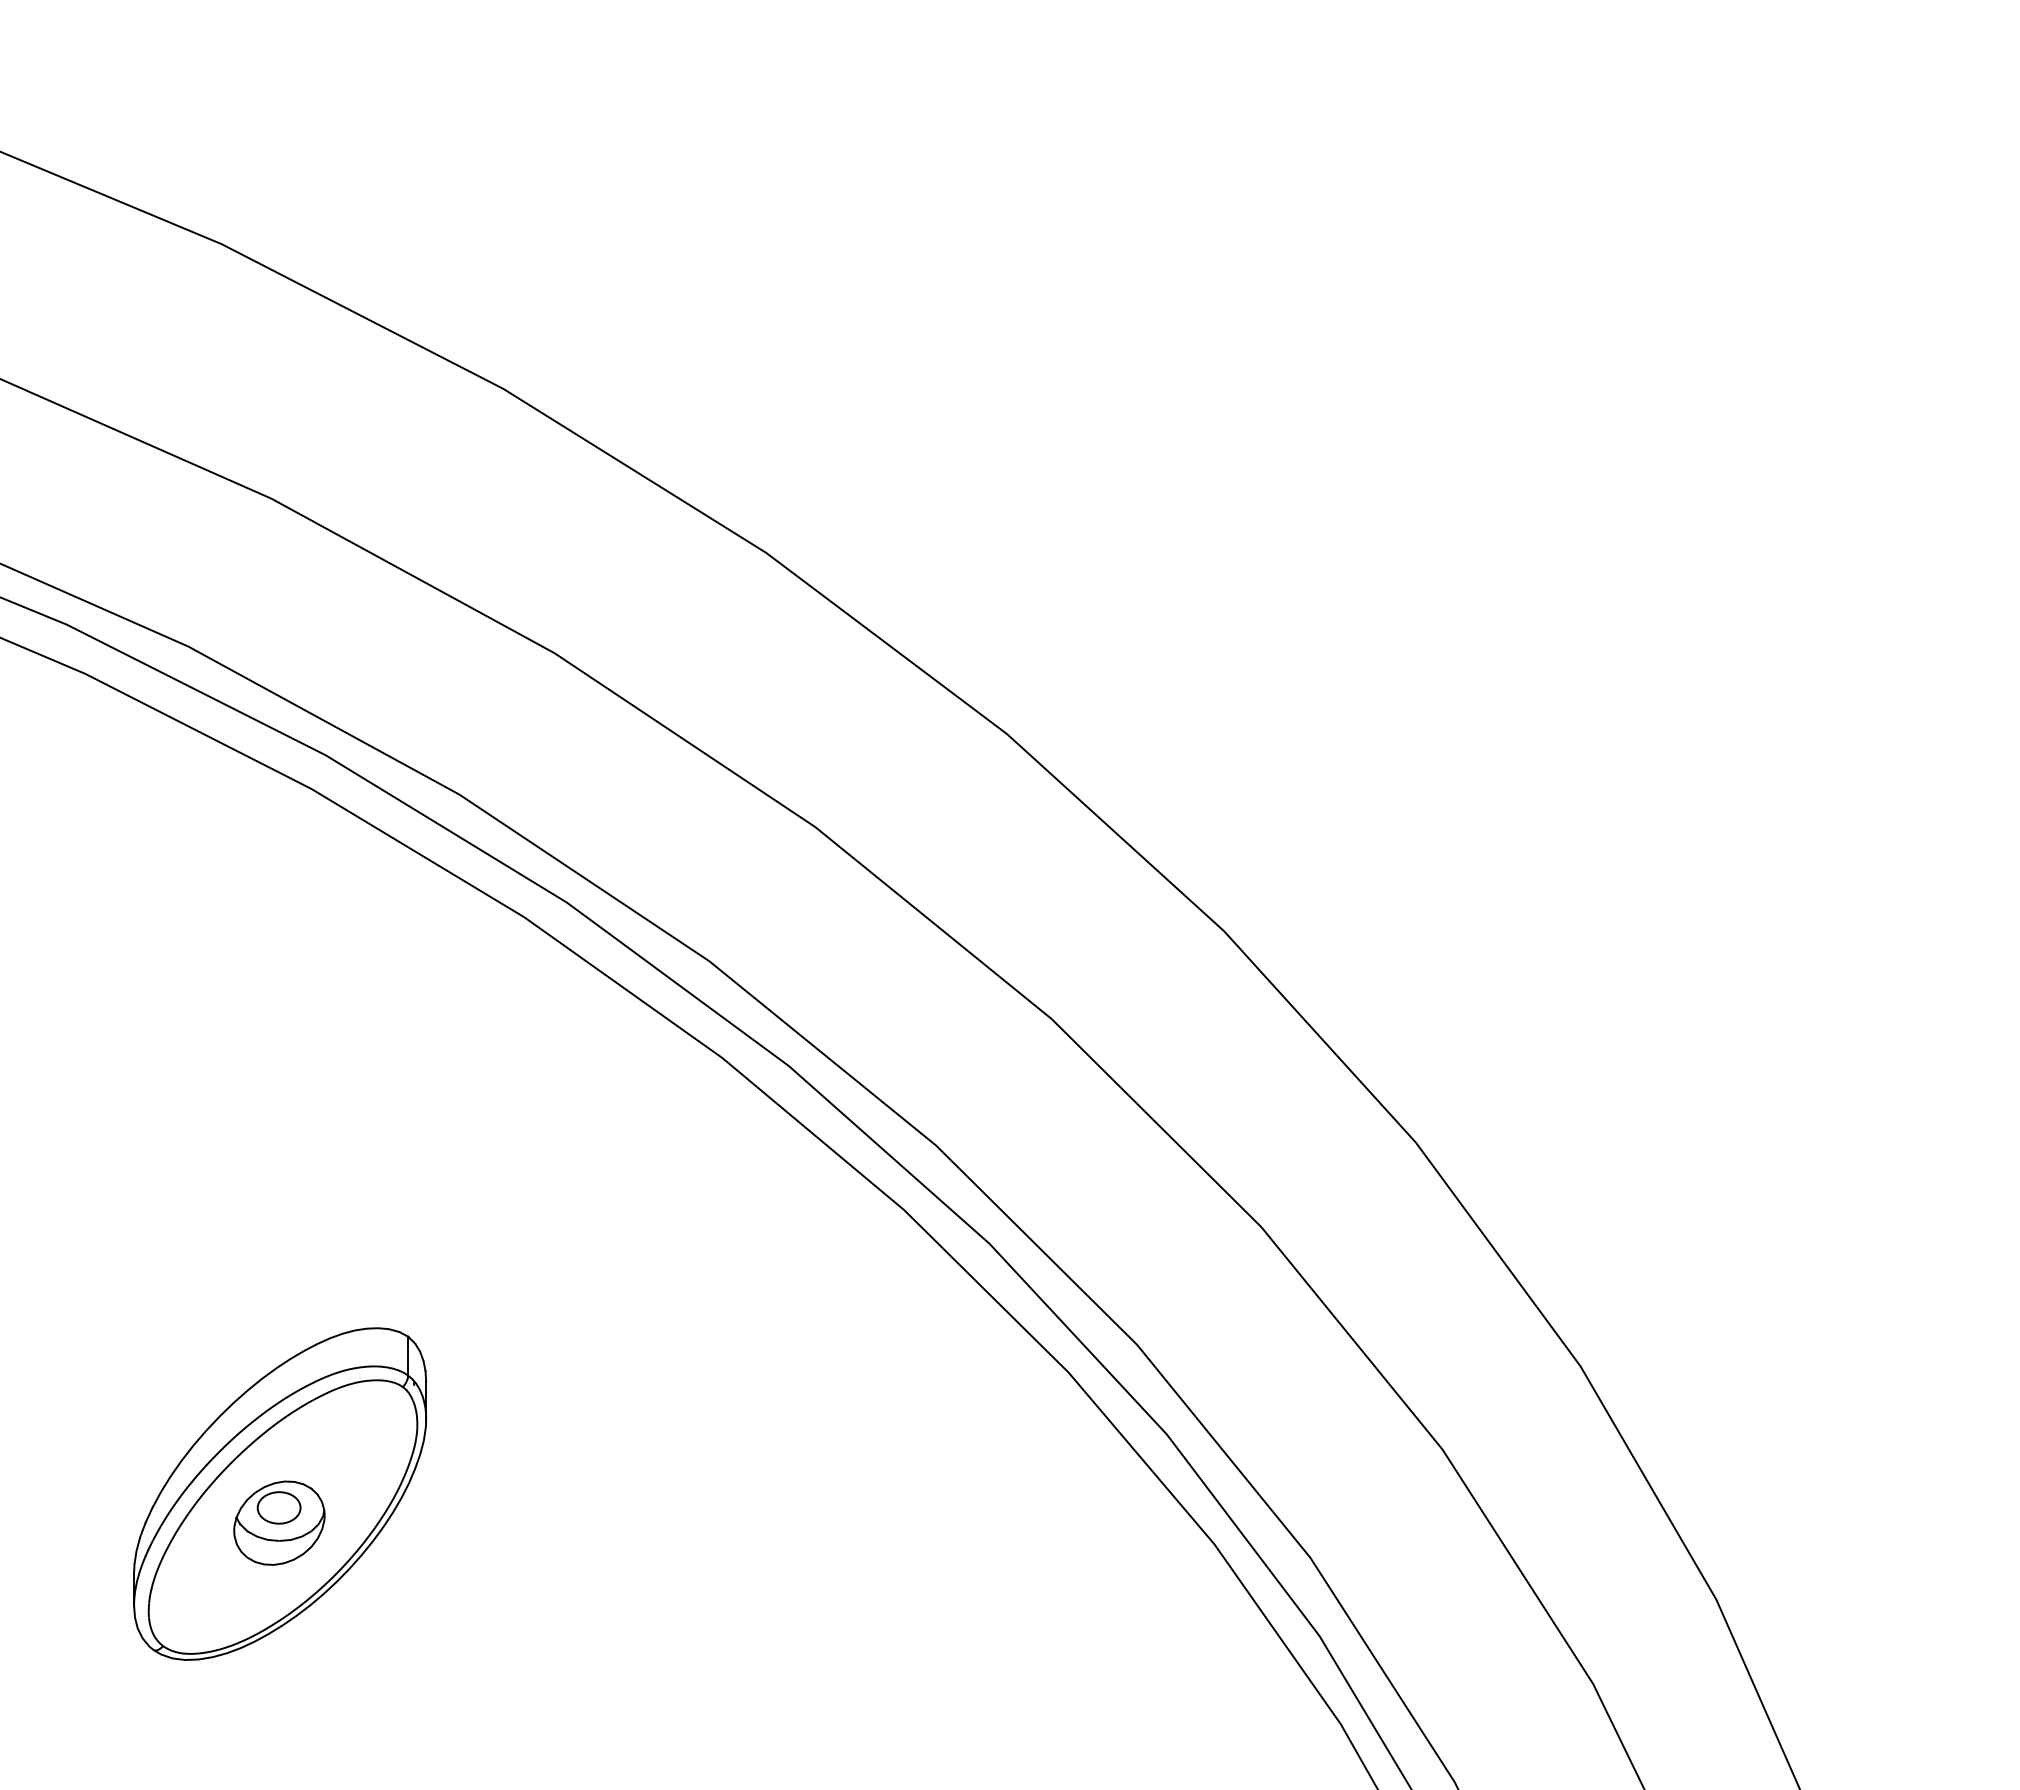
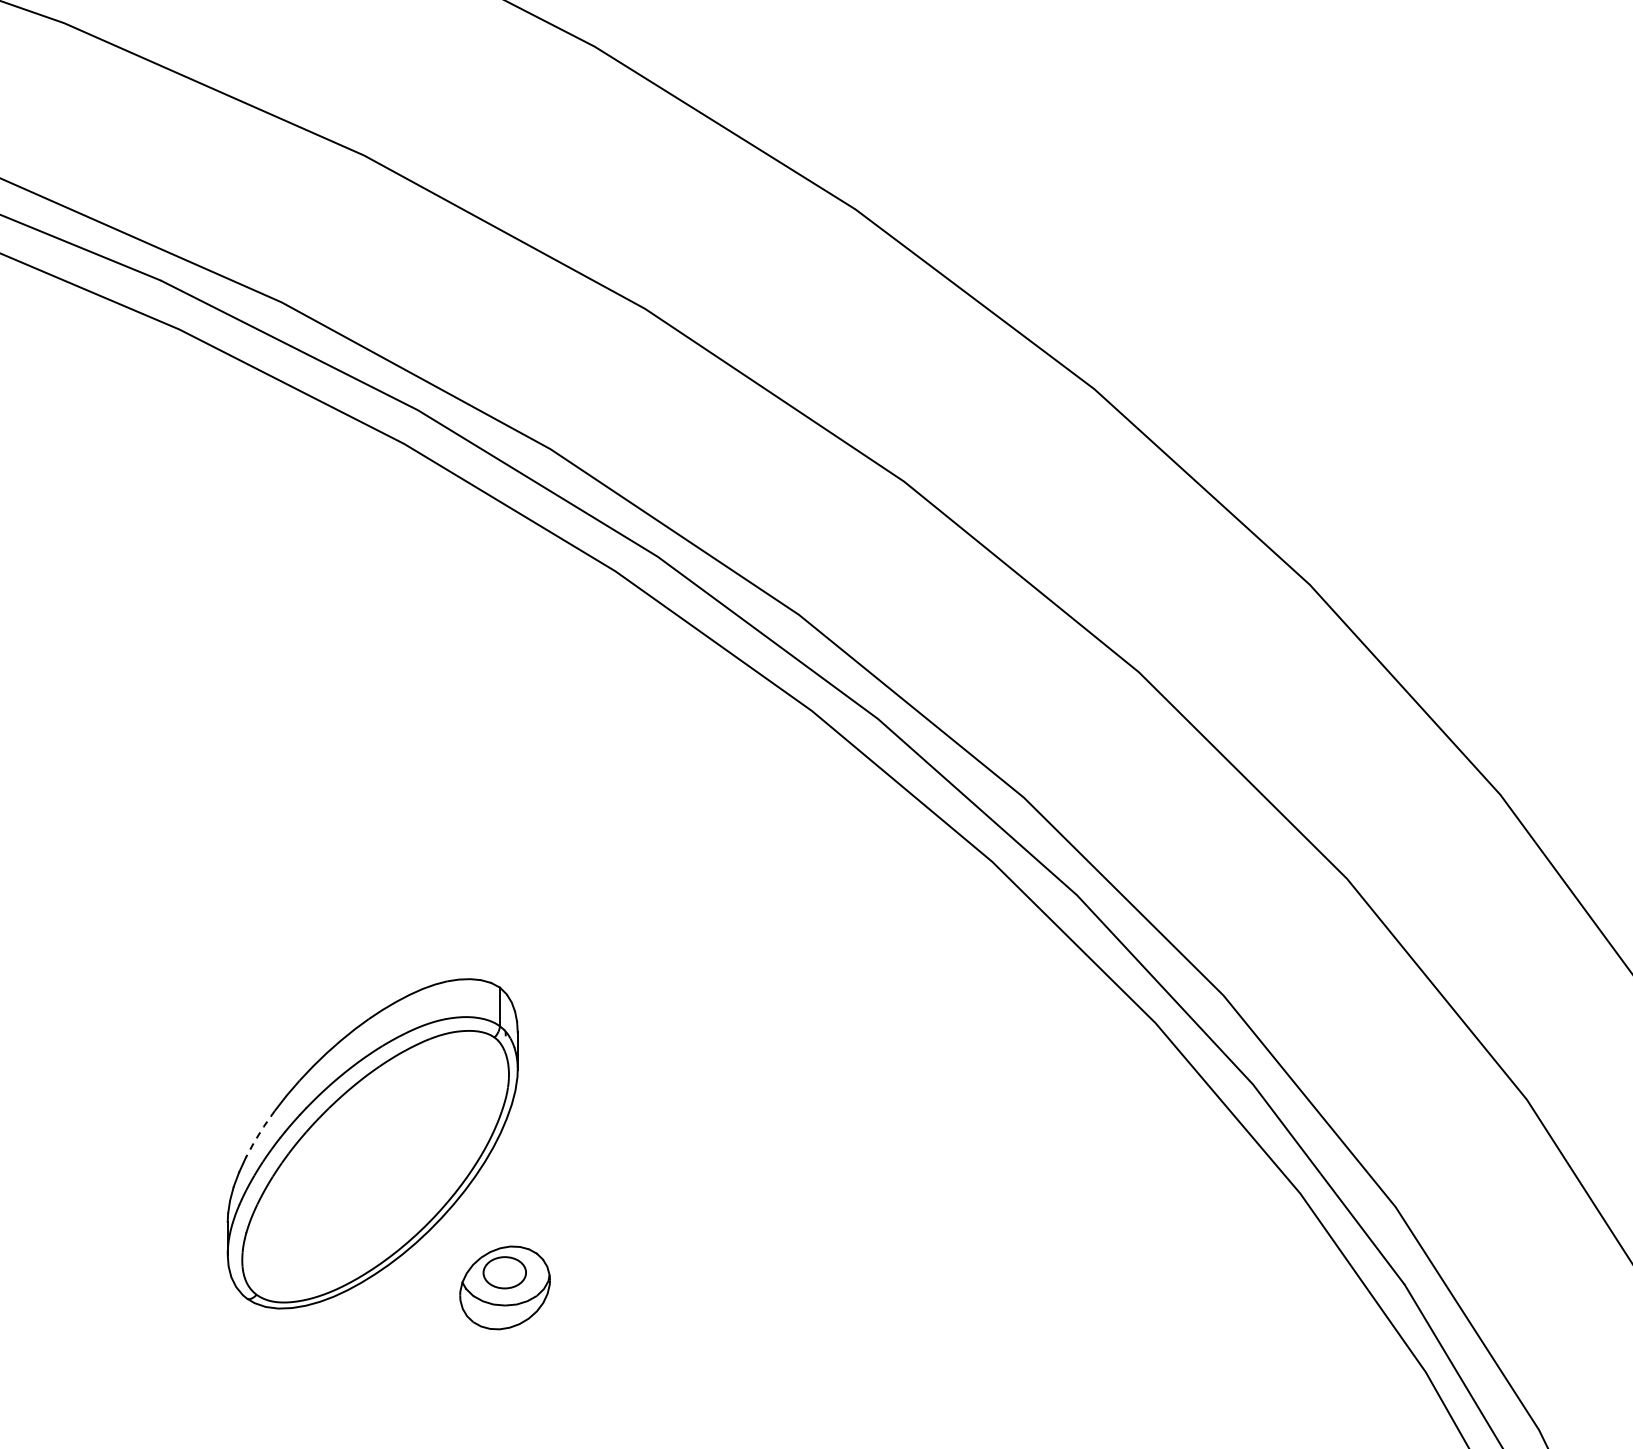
line: (165, 1484) -> (258, 1134), solid -> dashed
part: (279, 1522) -> (505, 1287), moved

